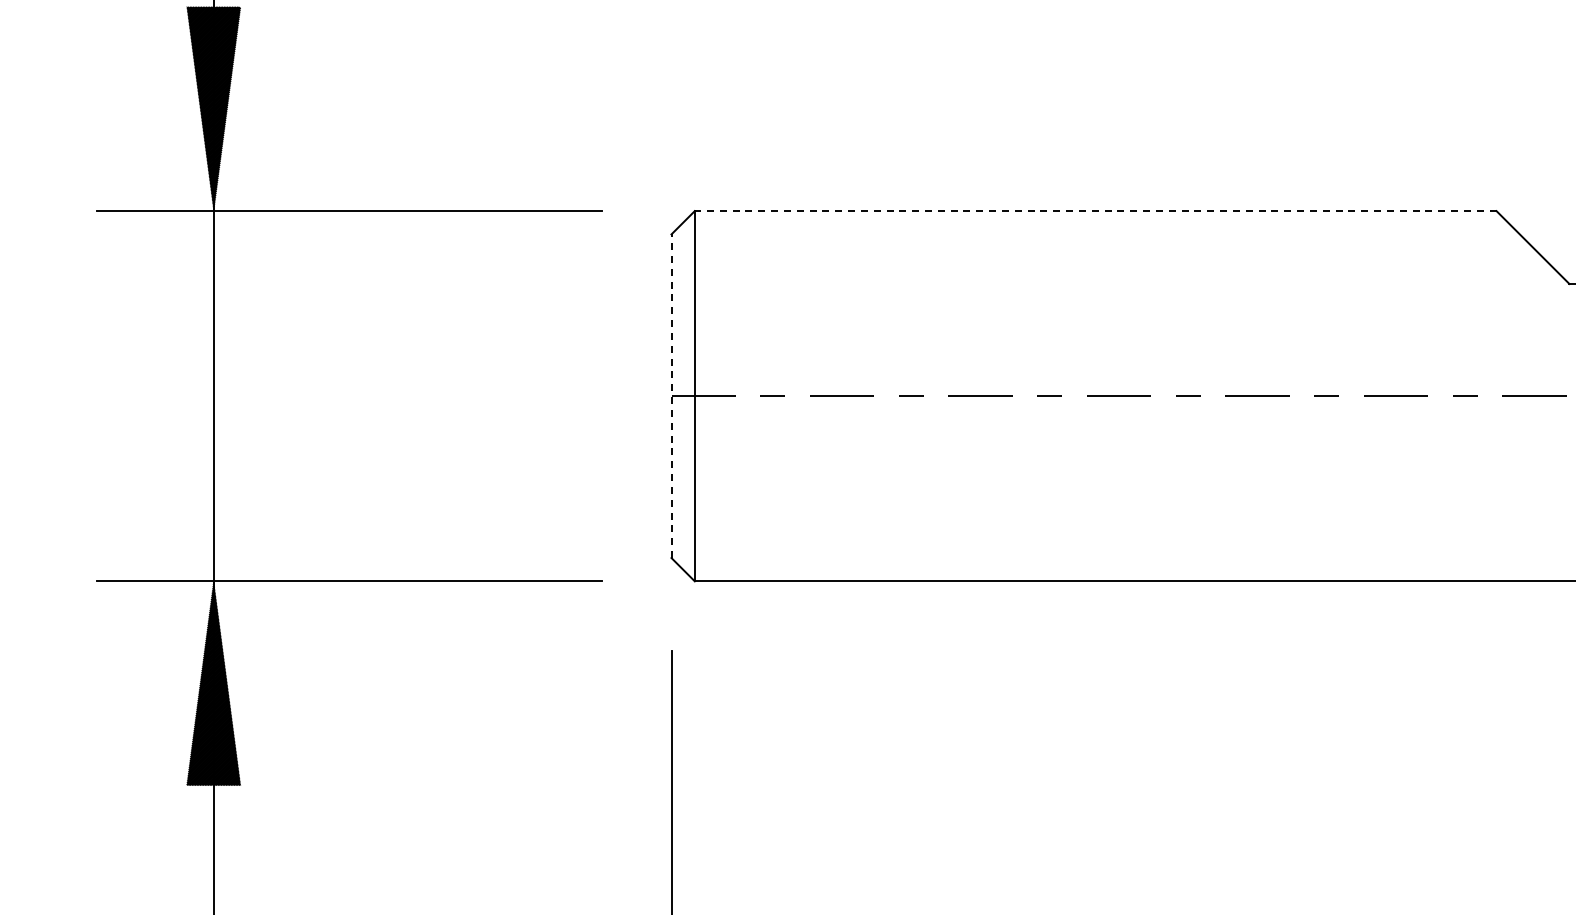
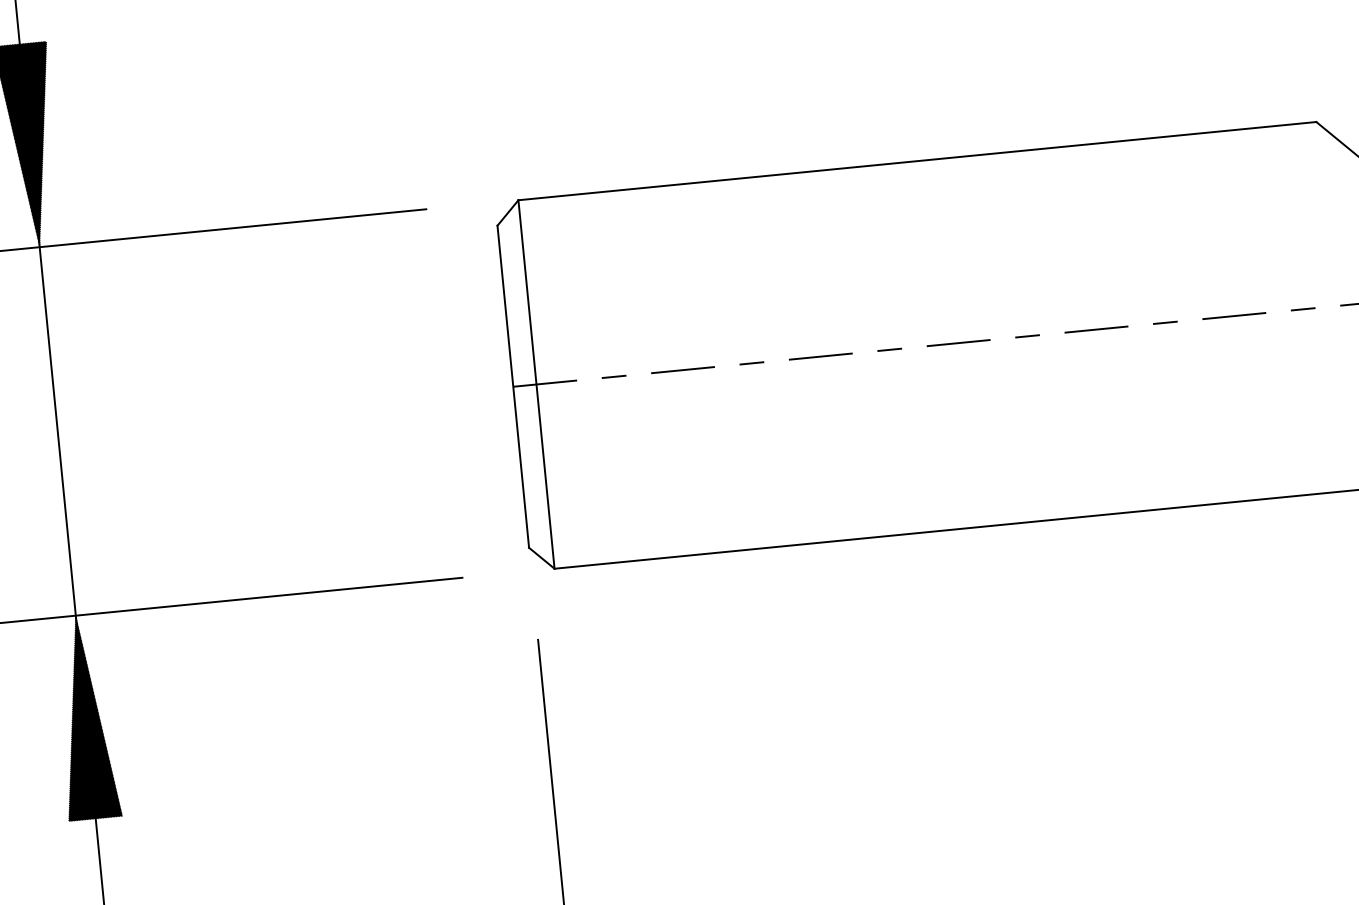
line: (1095, 211) -> (917, 161), dashed -> solid
line: (671, 396) -> (513, 387), dashed -> solid

